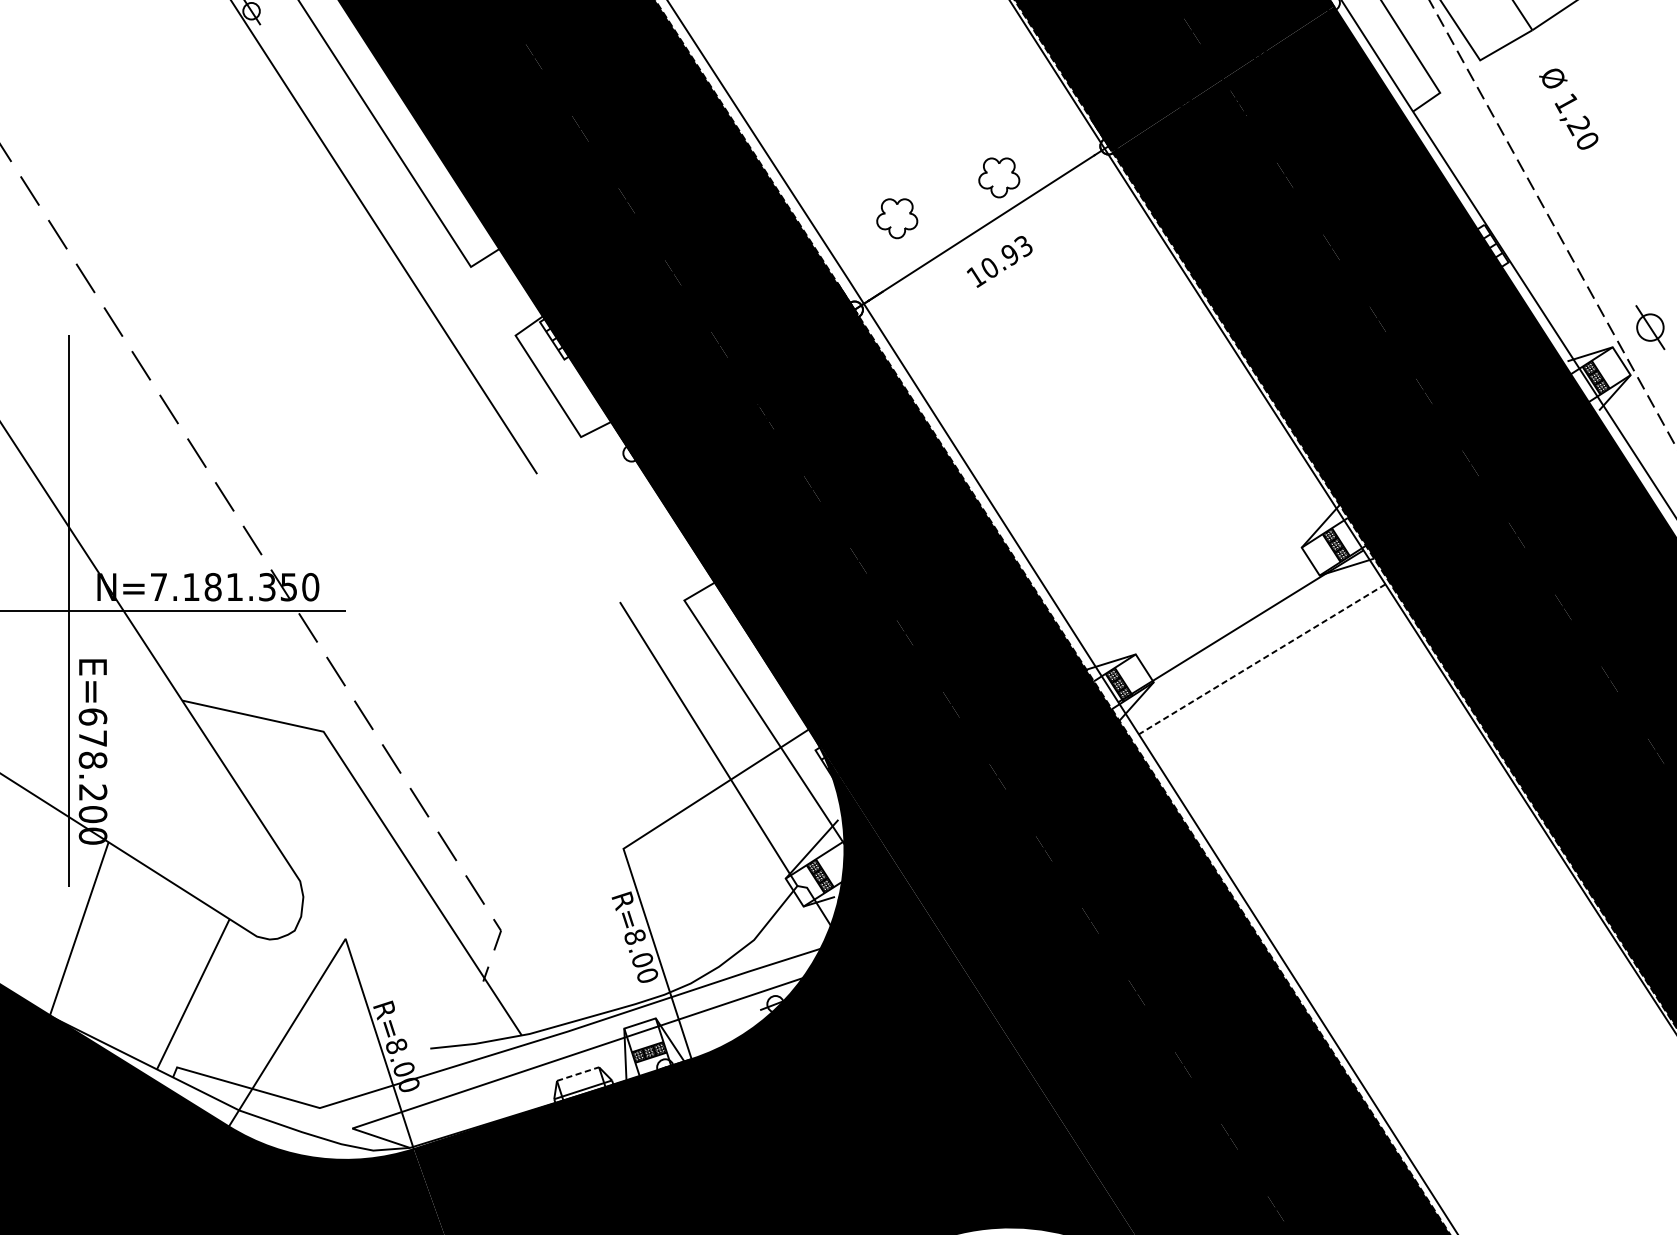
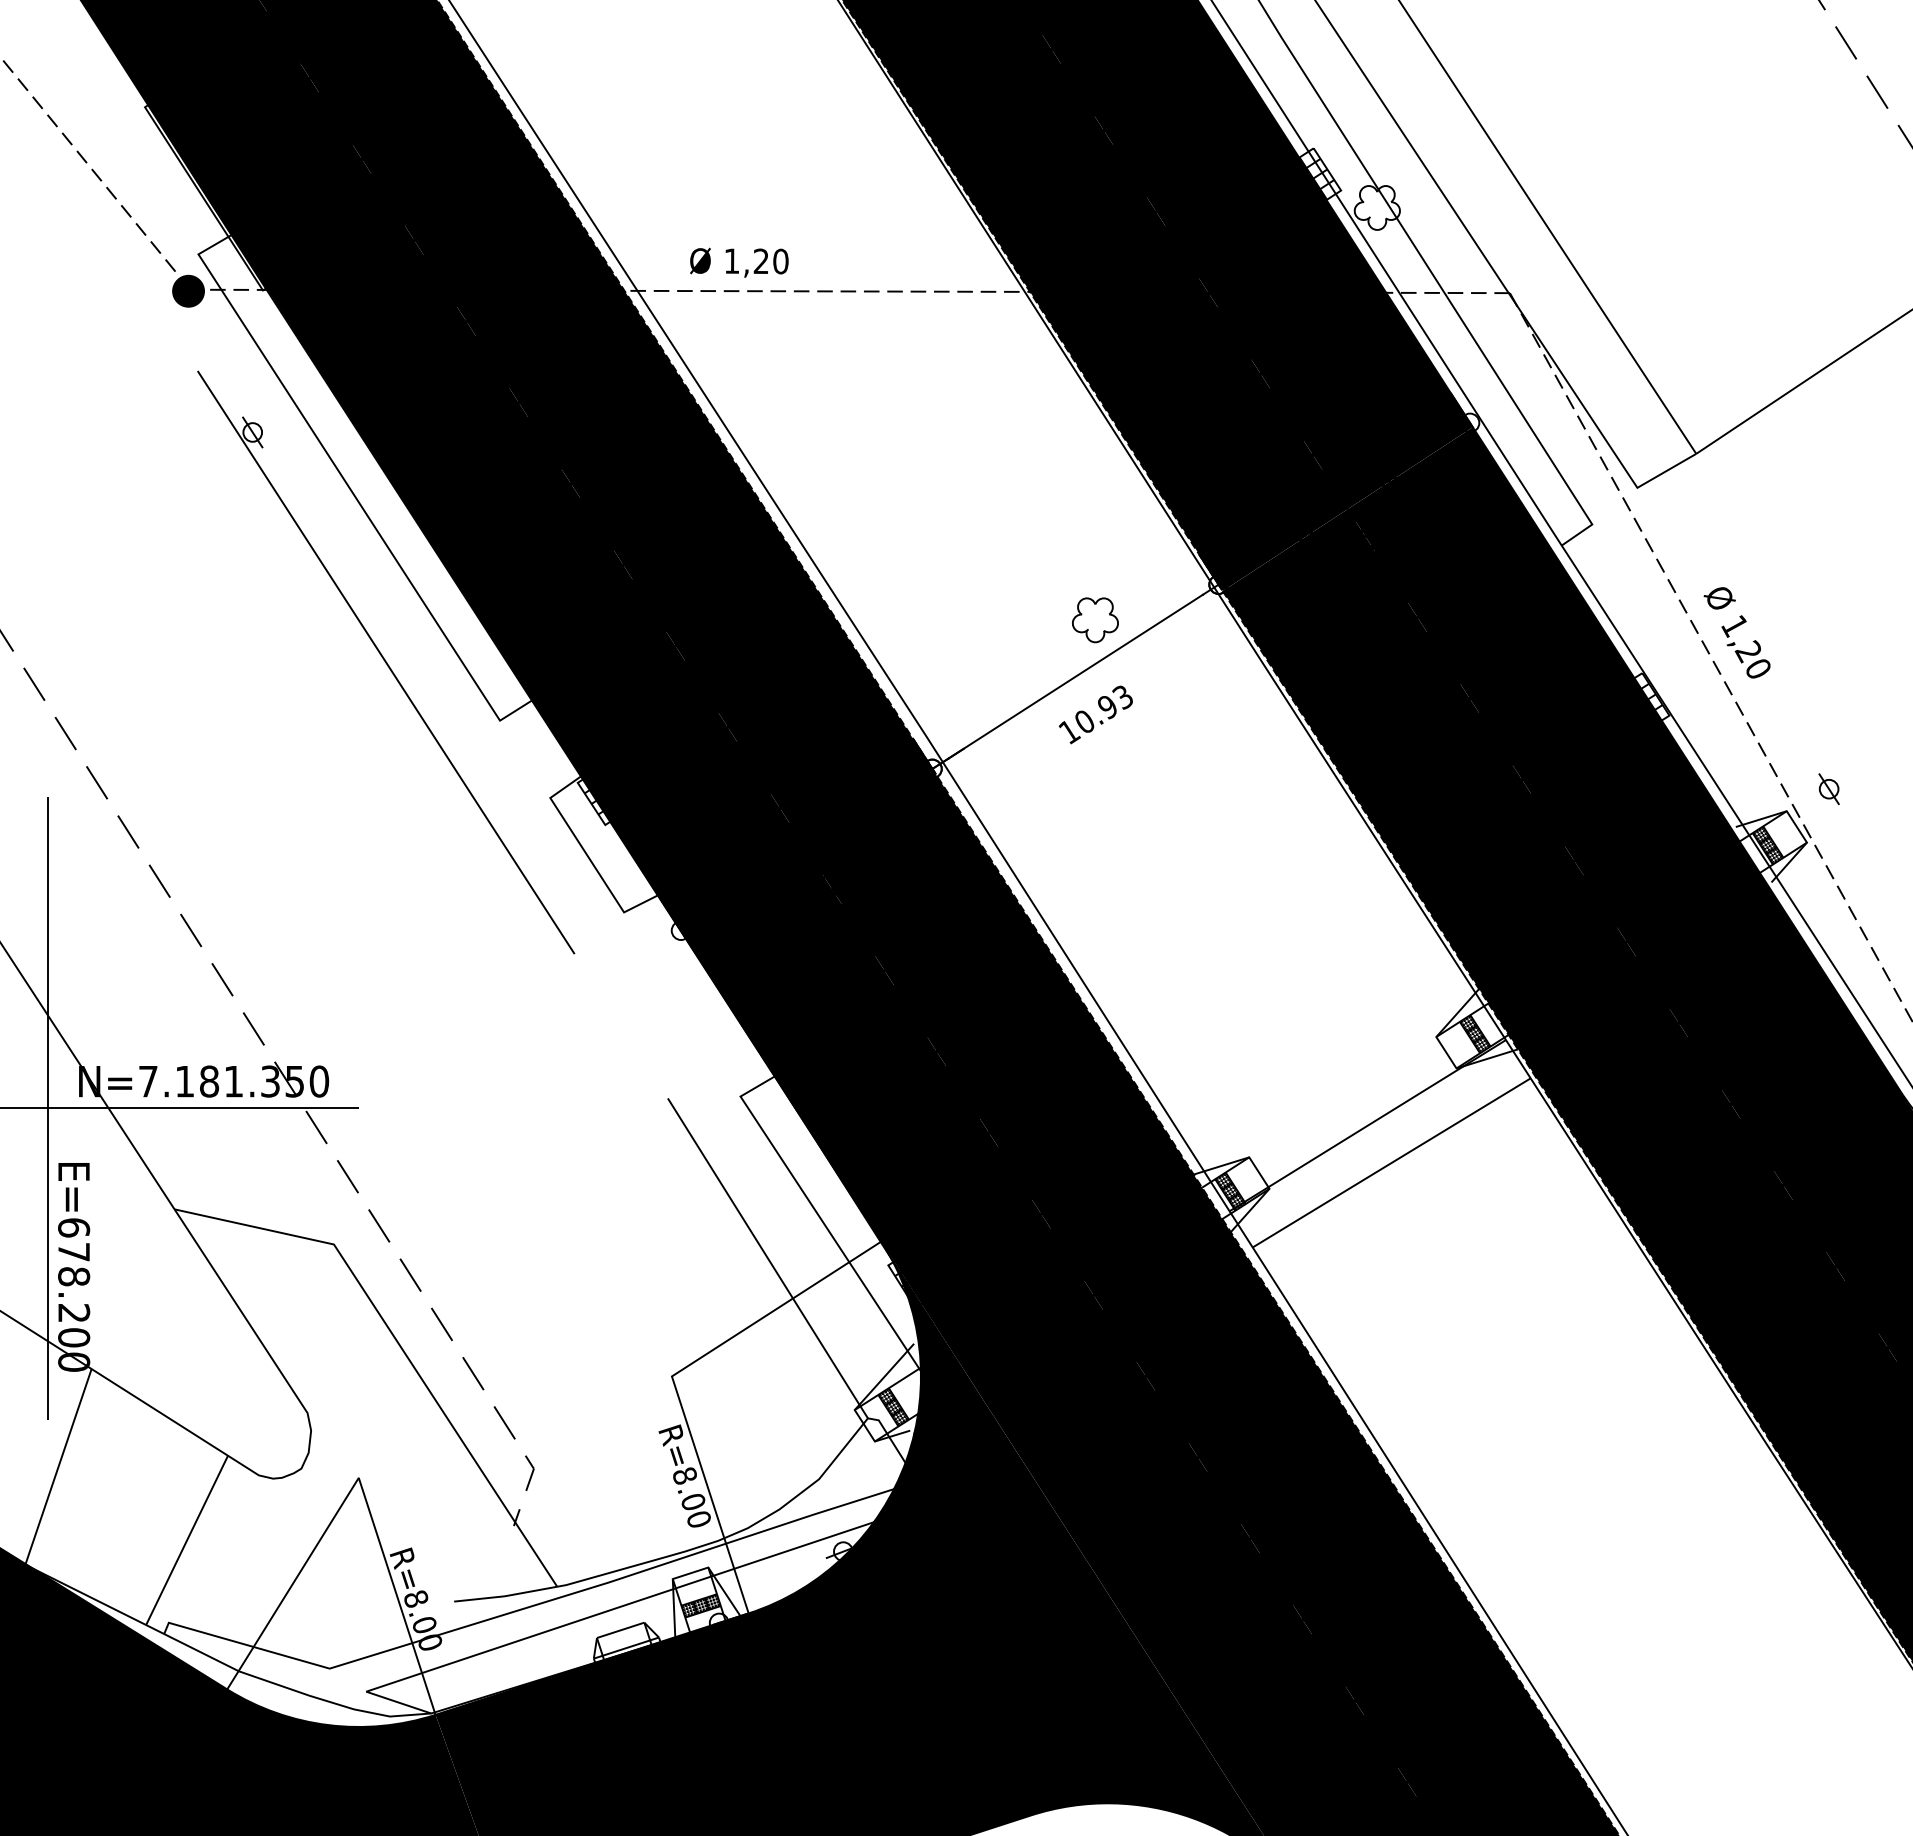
text: (1568, 108) -> (1736, 632), moved
part: (897, 218) -> (980, 666), removed
part: (1649, 328) -> (1828, 789), size x0.62
line: (1261, 658) -> (1391, 1162), dashed -> solid
line: (577, 1074) -> (620, 1630), dashed -> solid

